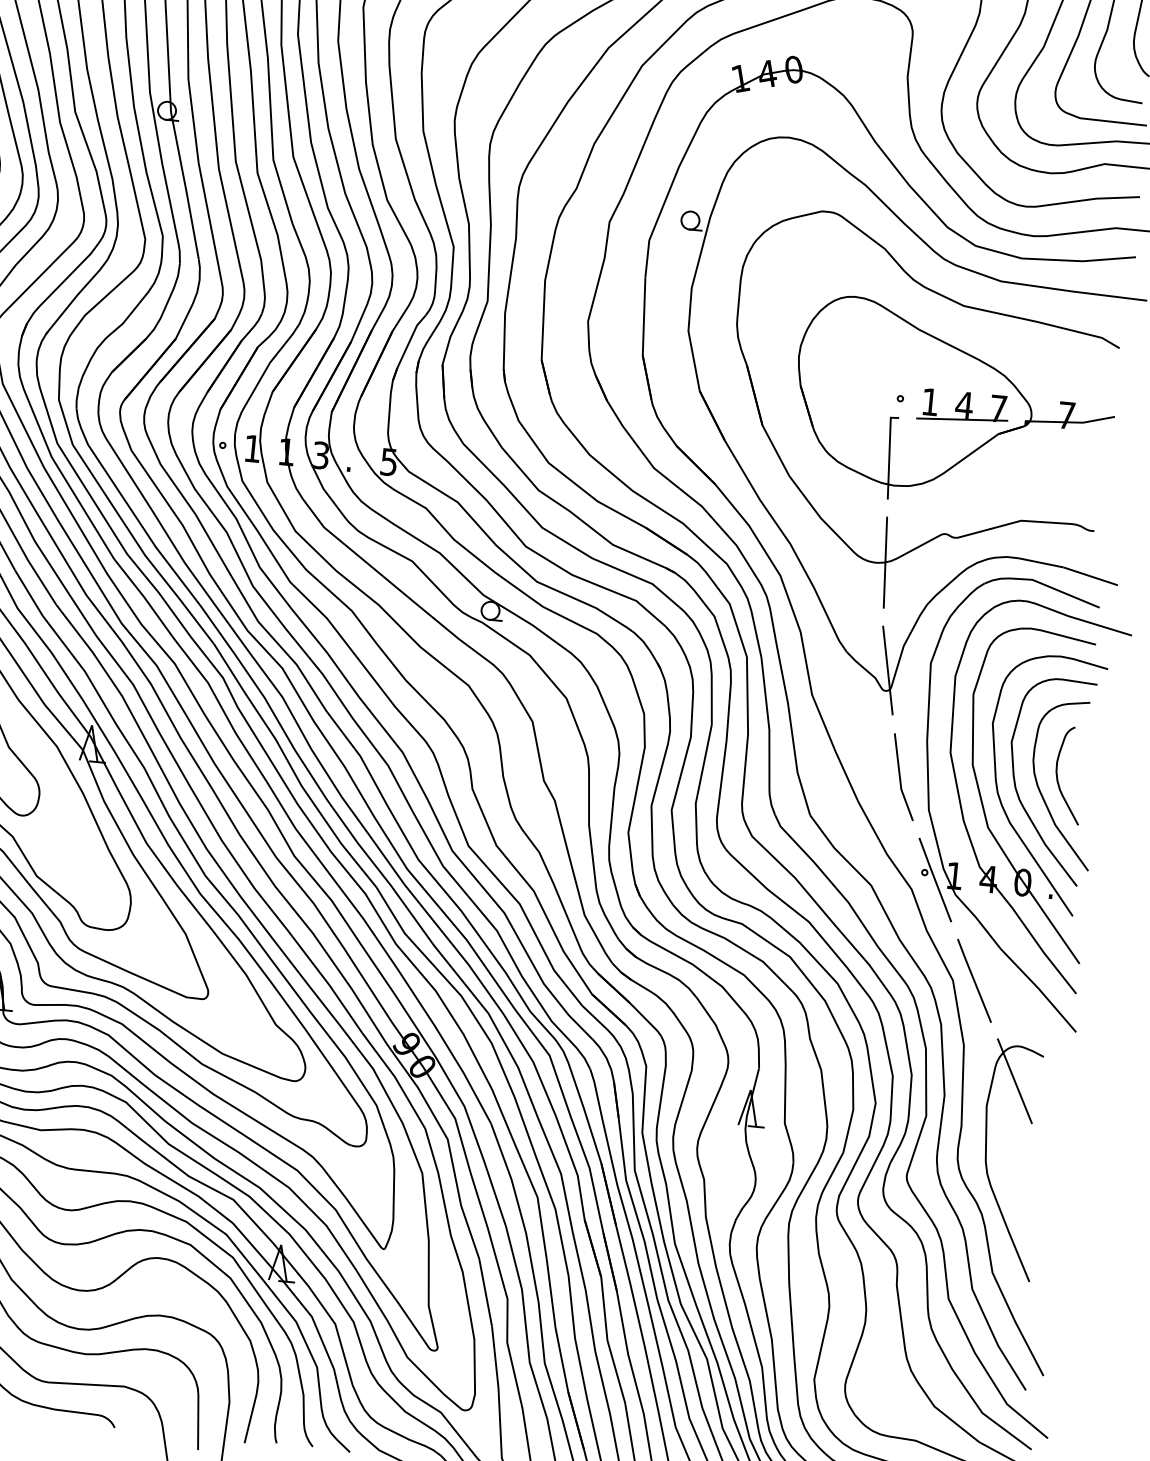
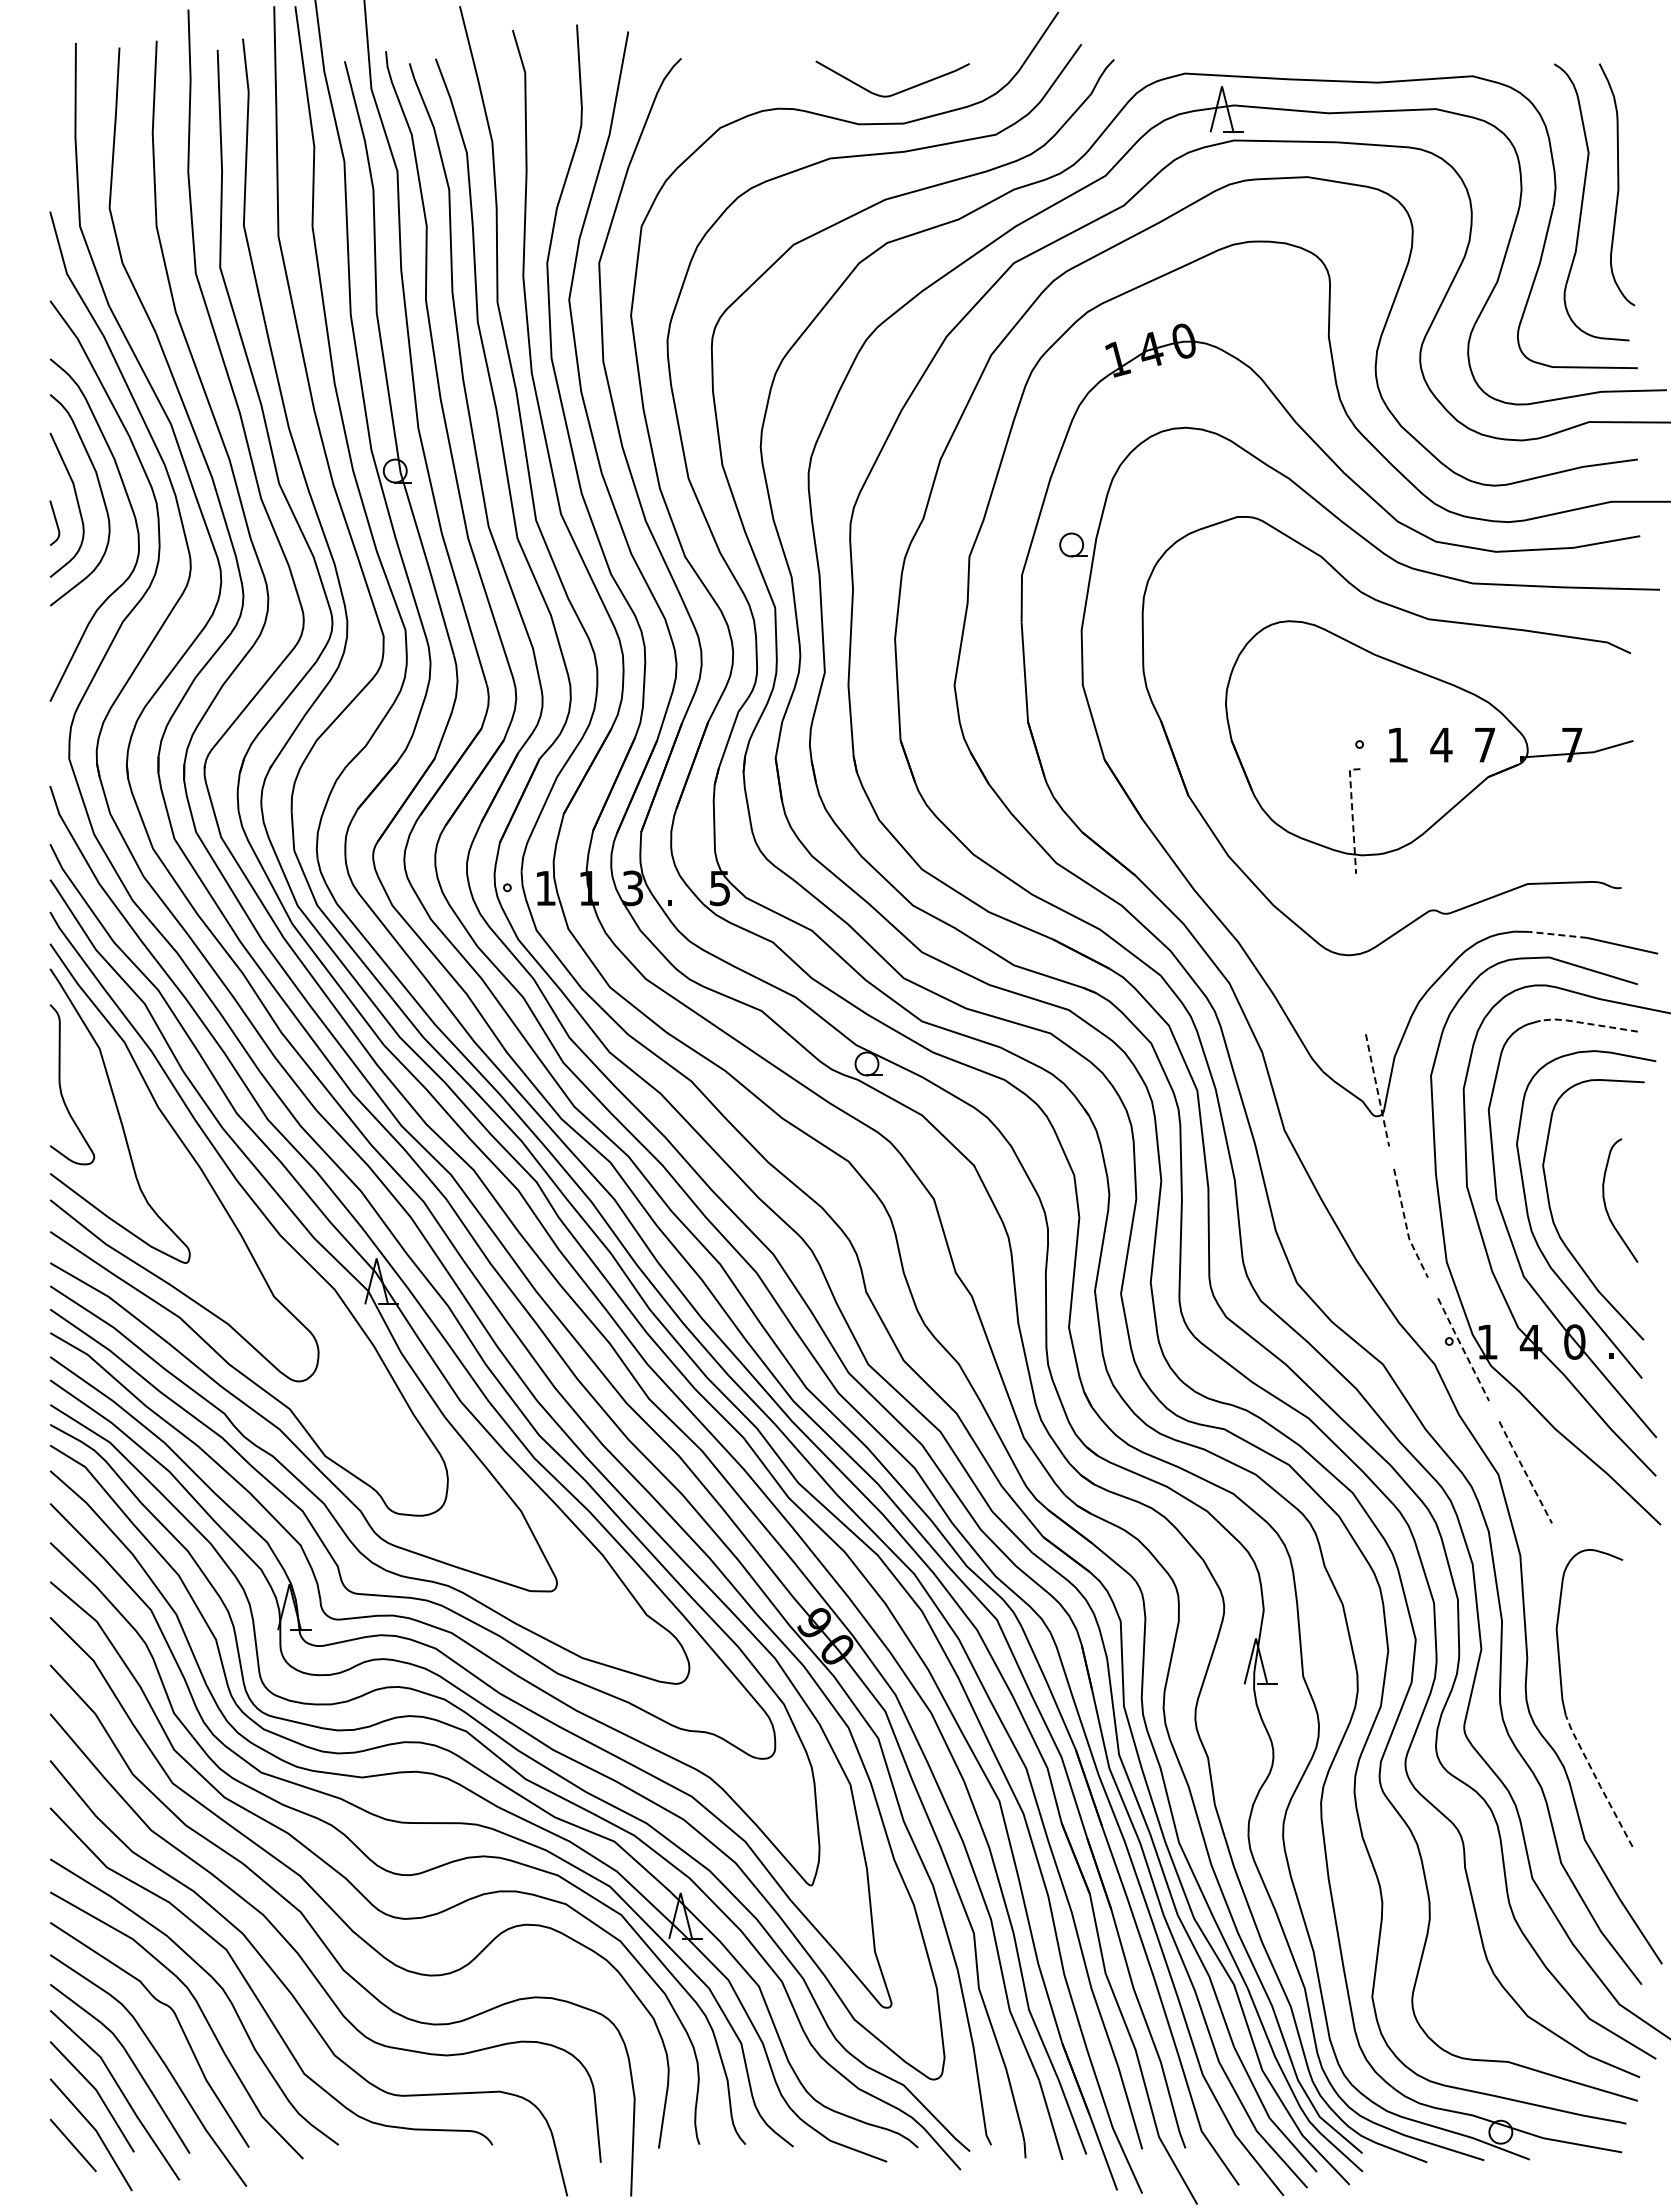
line: (962, 419) -> (1440, 763), removed
line: (889, 454) -> (1352, 816), solid -> dashed
line: (885, 562) -> (1360, 953), removed
line: (1040, 562) -> (1557, 934), solid -> dashed
line: (1057, 634) -> (1587, 1023), solid -> dashed
line: (887, 669) -> (1377, 1089), solid -> dashed
line: (900, 778) -> (1406, 1225), solid -> dashed
curve: (1043, 795) -> (1589, 1229), removed
line: (935, 879) -> (1463, 1349), solid -> dashed
line: (974, 980) -> (1525, 1472), solid -> dashed
line: (1014, 1081) -> (1588, 1594), removed
line: (1006, 1228) -> (1597, 1781), solid -> dashed

